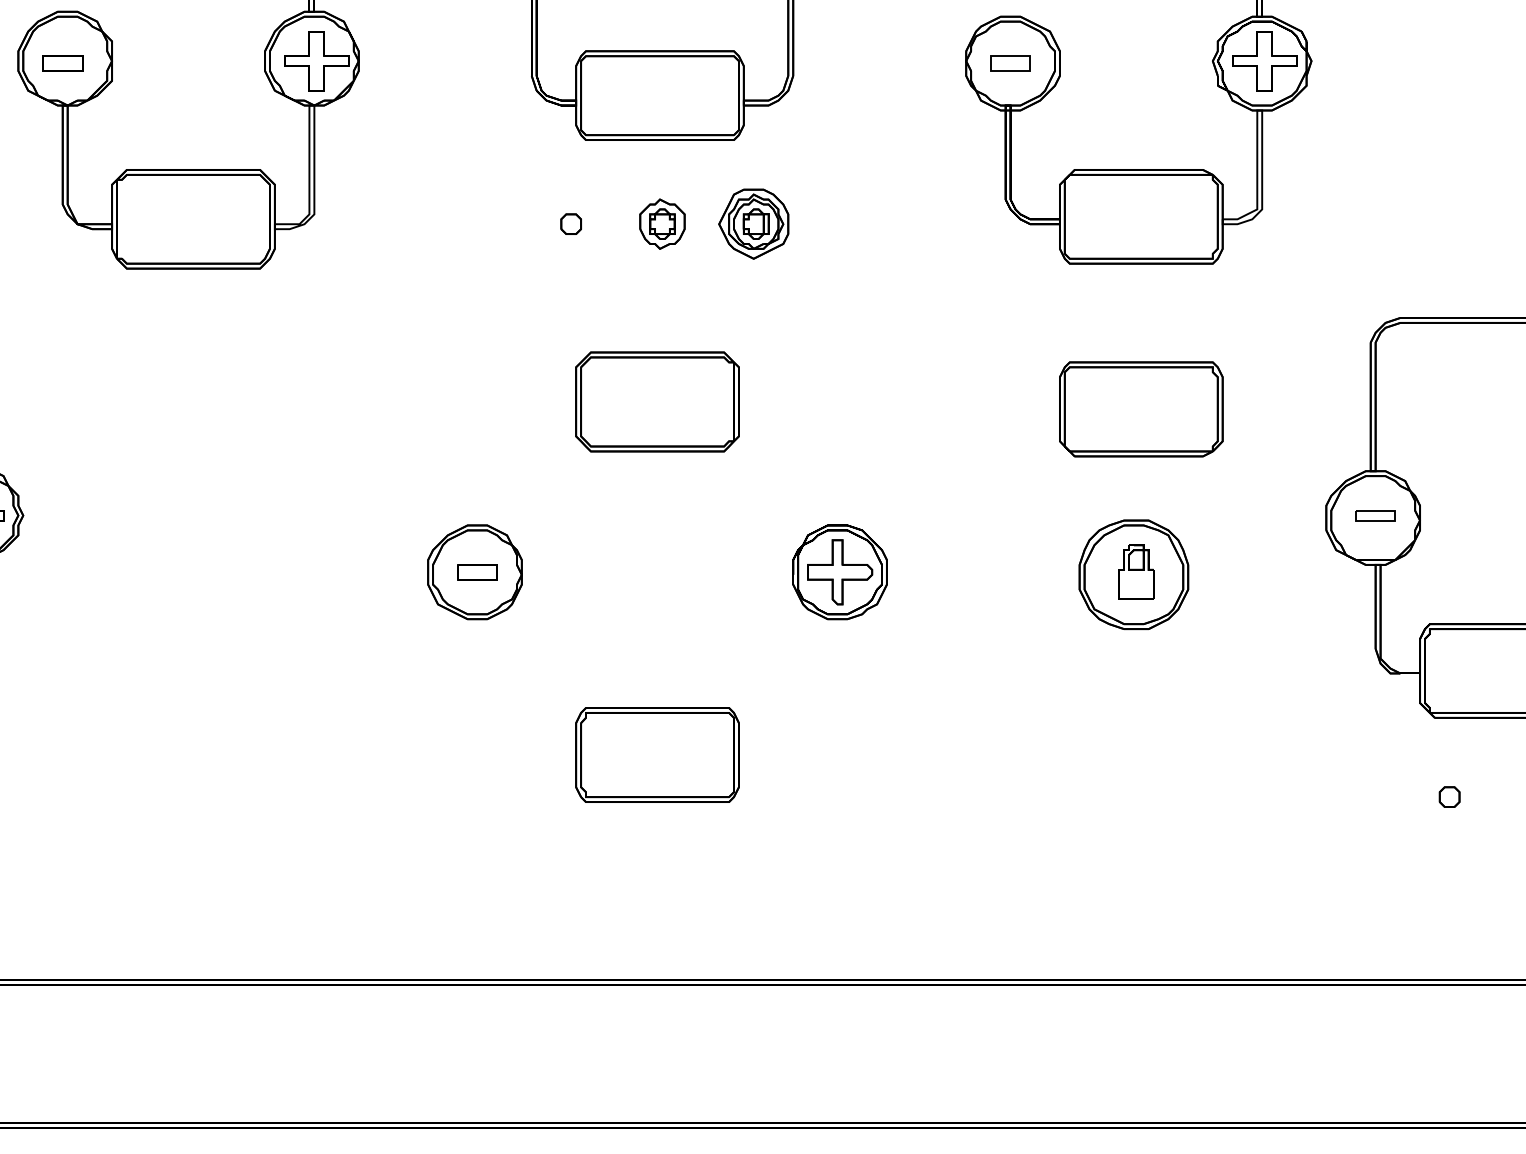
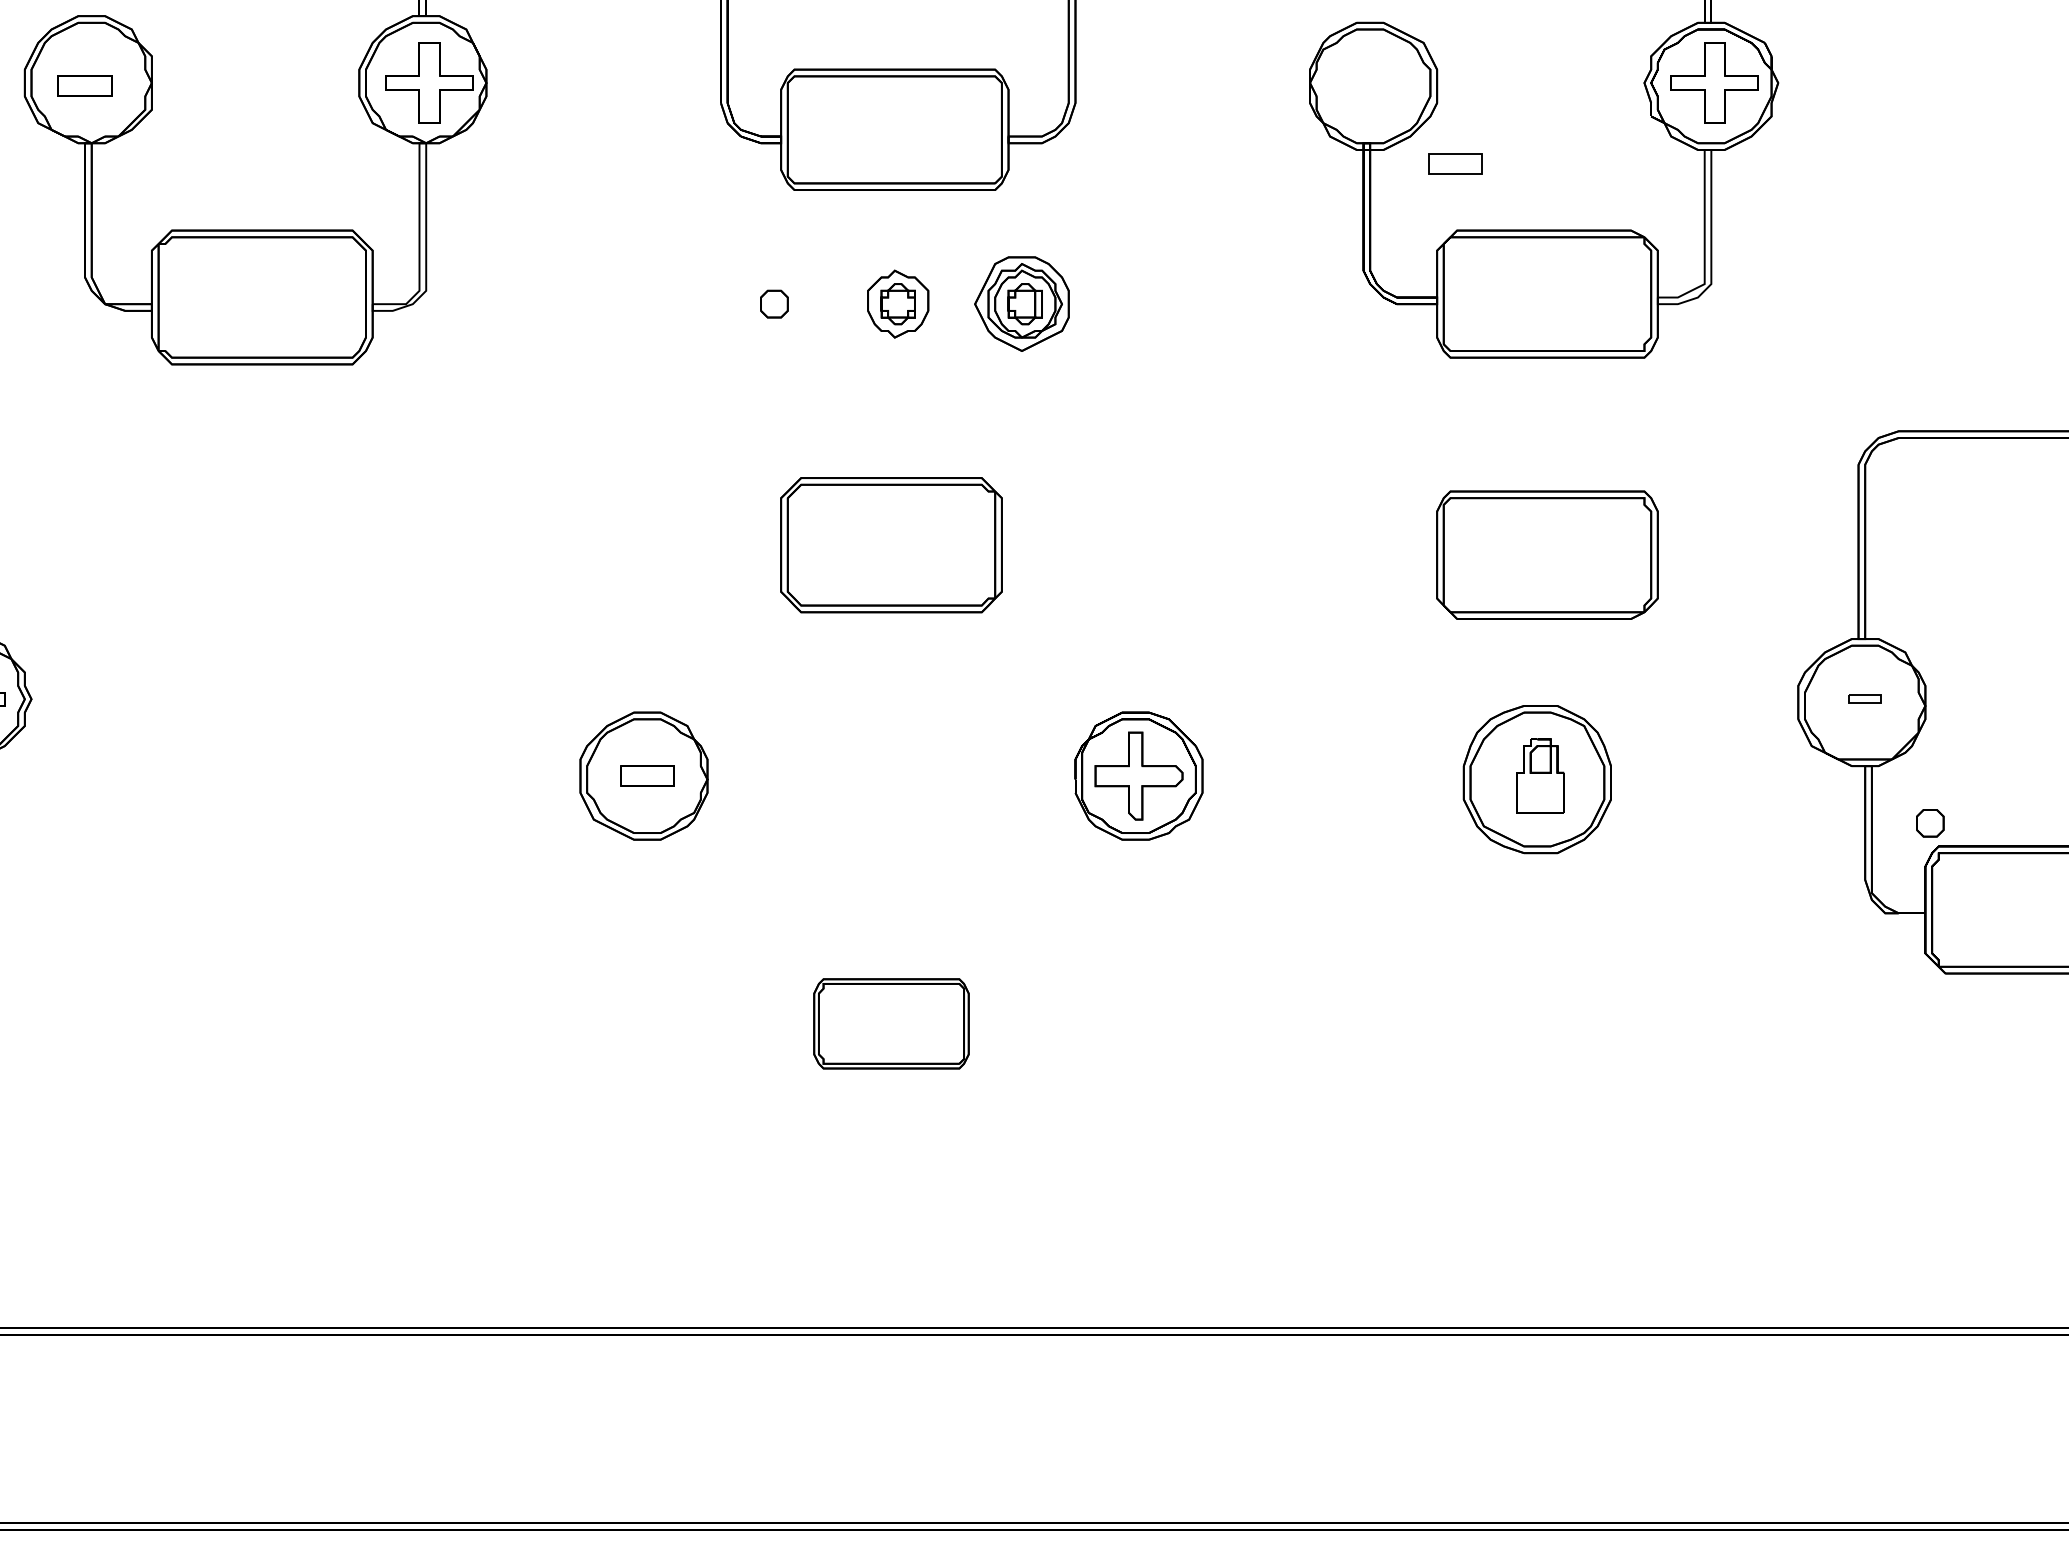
part: (1010, 63) -> (1455, 163), moved
part: (1375, 515) -> (1864, 699), size x0.6
part: (657, 754) -> (891, 1023), size x0.7
part: (1449, 796) -> (1930, 822), moved

